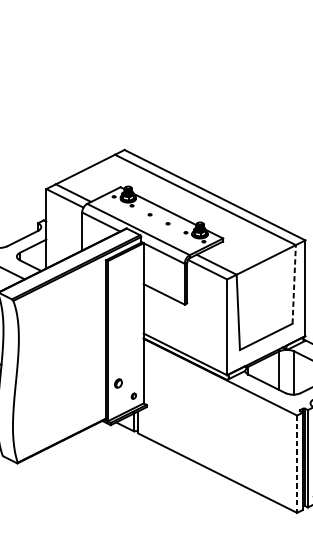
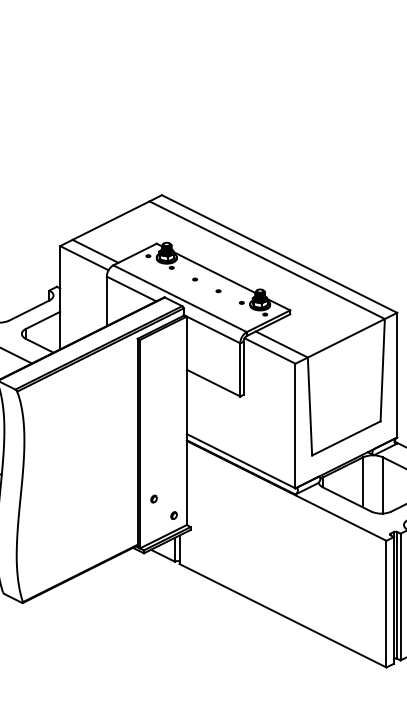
line: (294, 283) -> (382, 369), dashed -> solid
part: (118, 383) -> (153, 498), size x0.62
line: (297, 464) -> (386, 604), dashed -> solid

